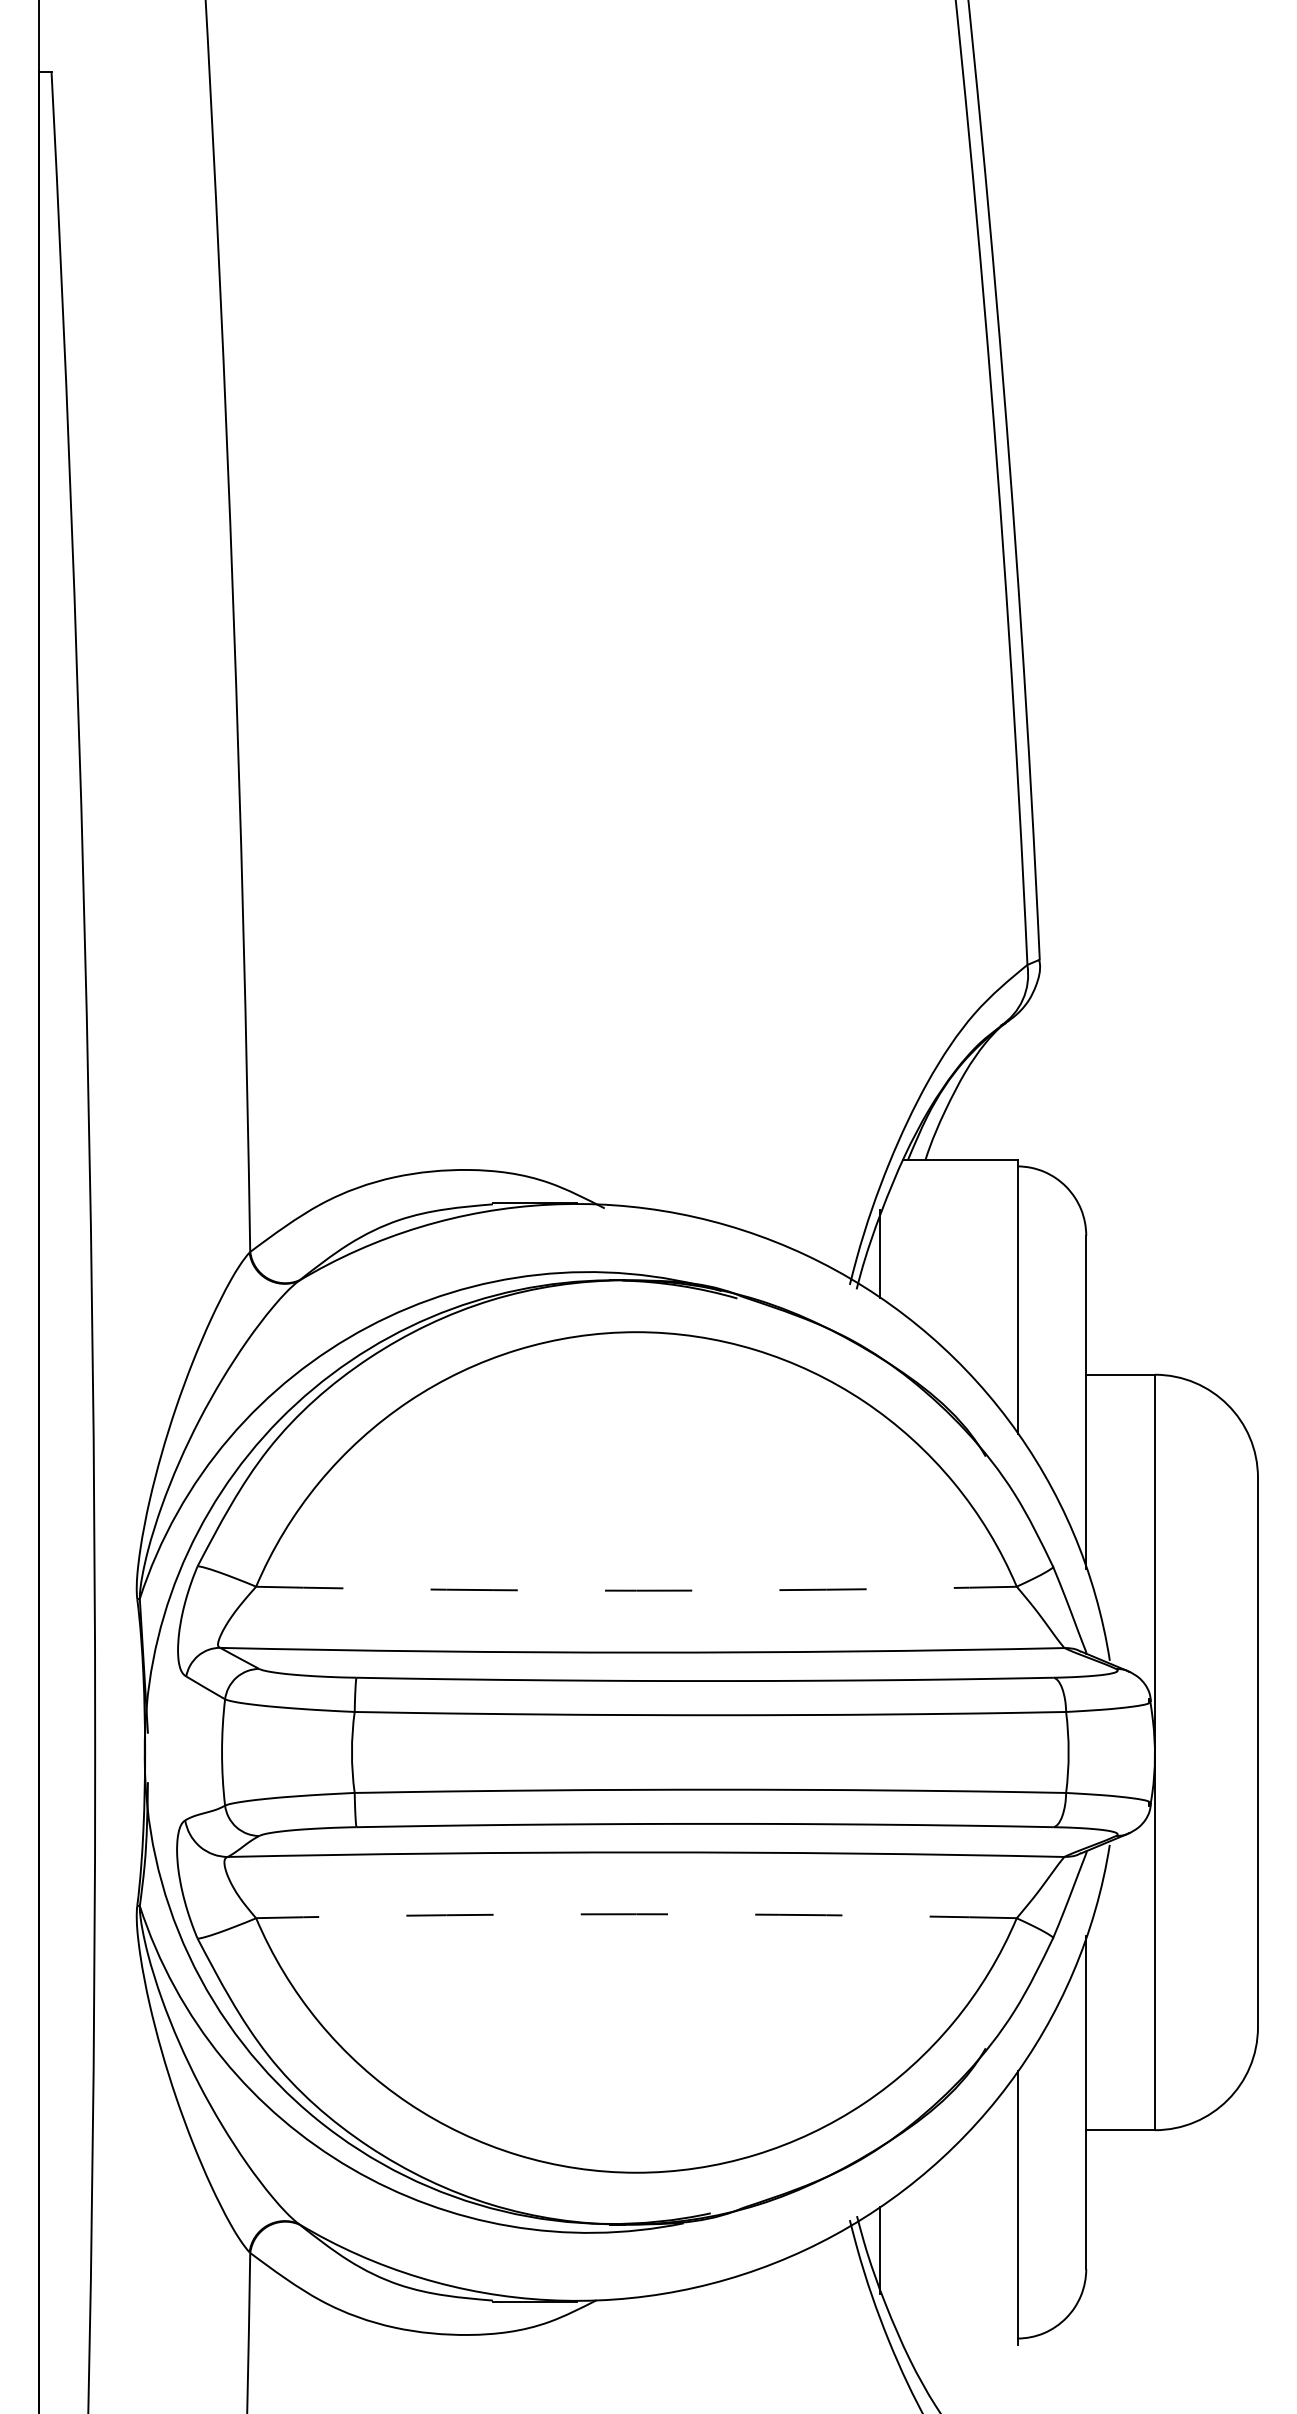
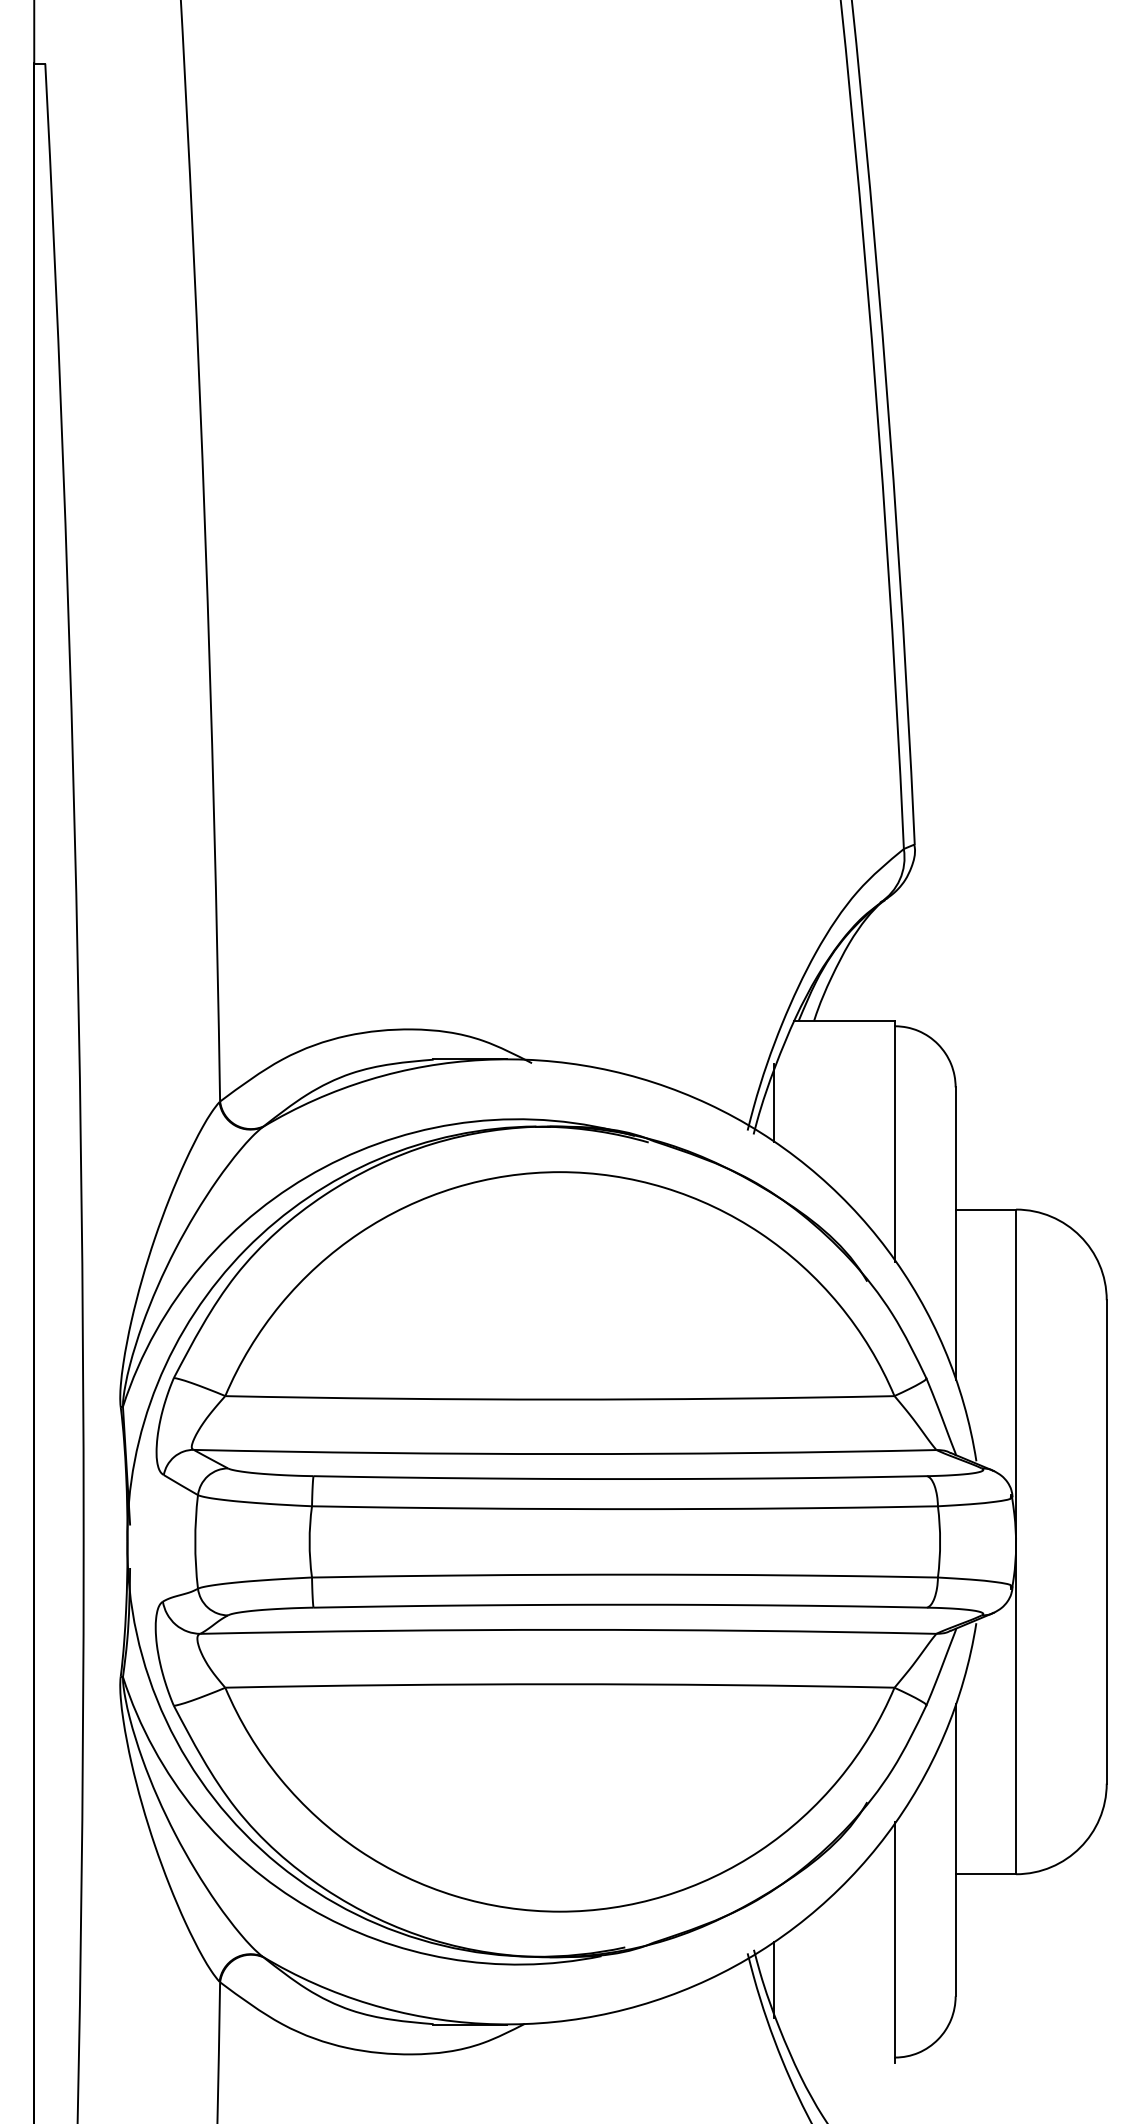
arc: (635, 1590) -> (559, 1399), dashed -> solid
arc: (635, 1914) -> (559, 1684), dashed -> solid

